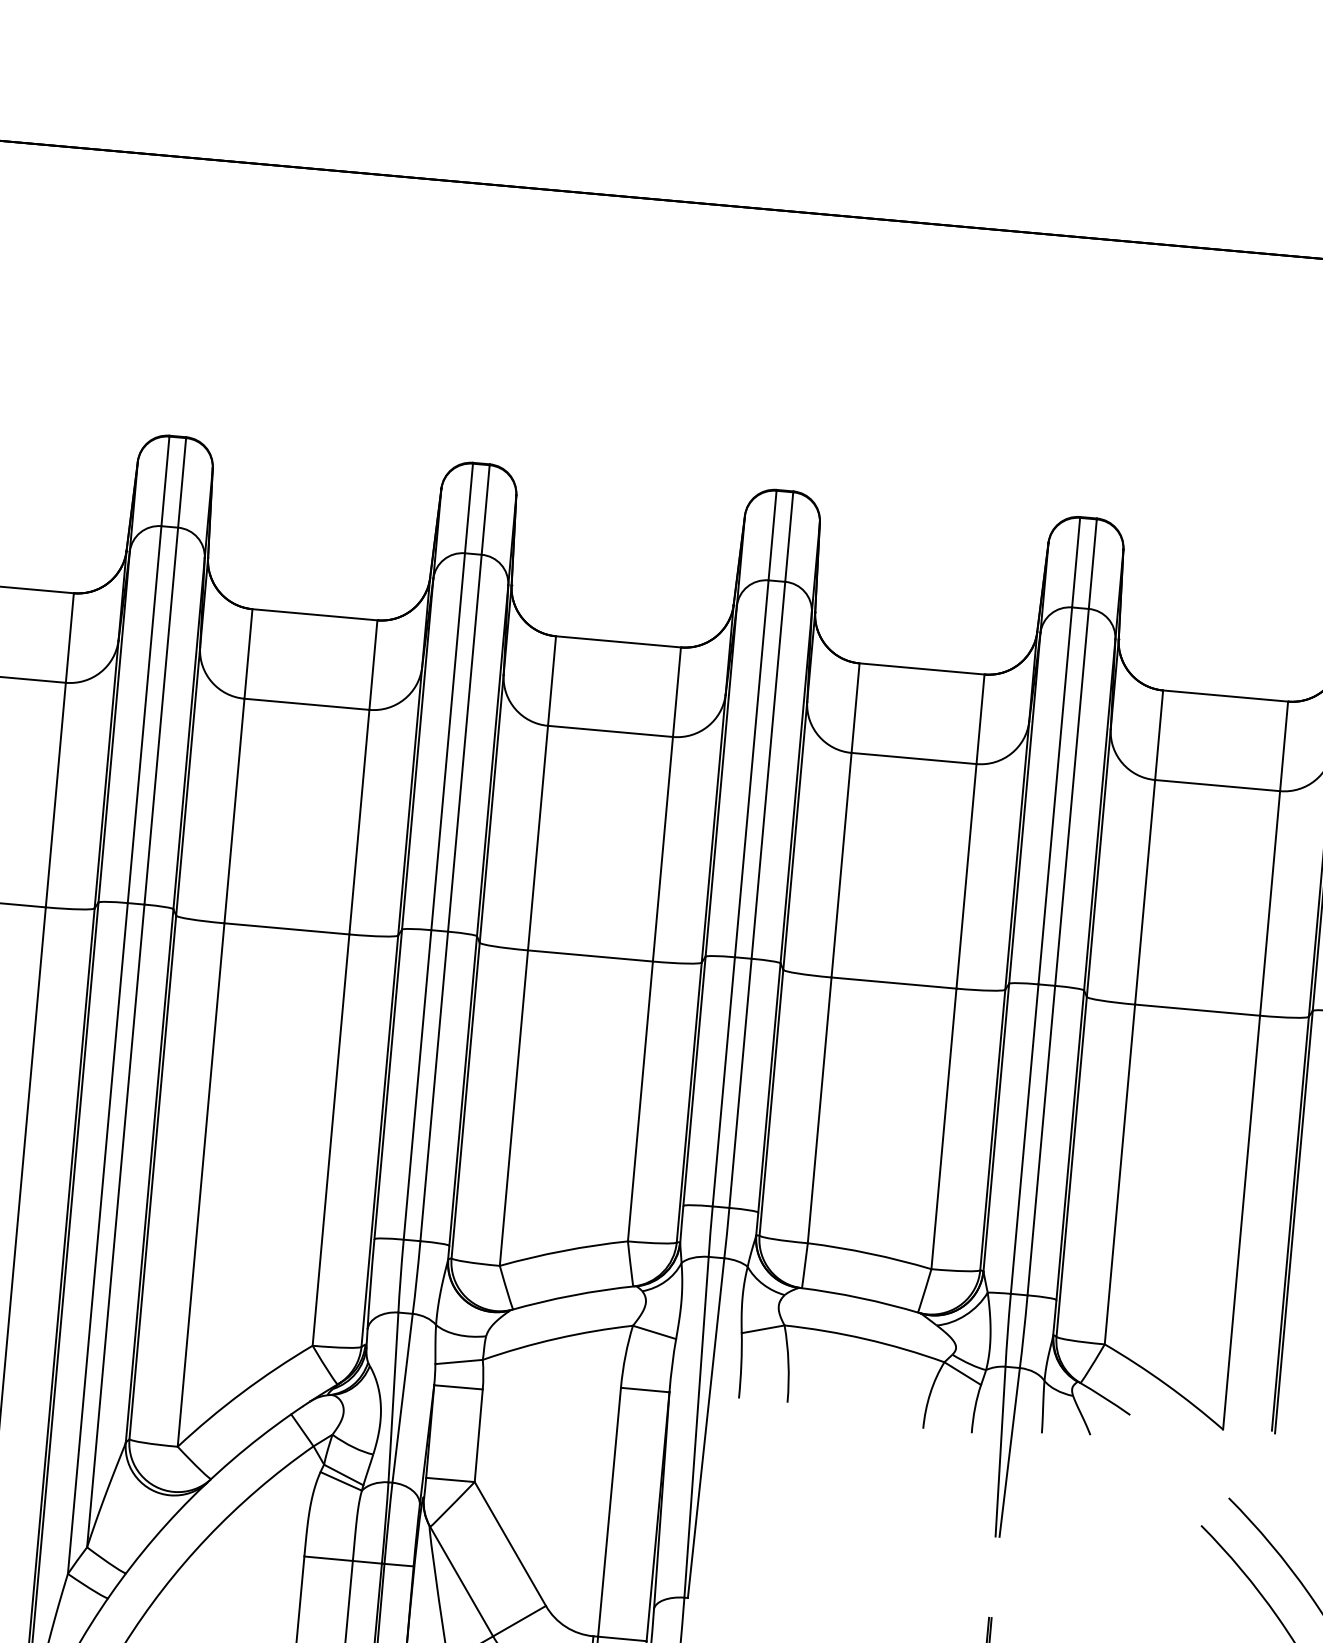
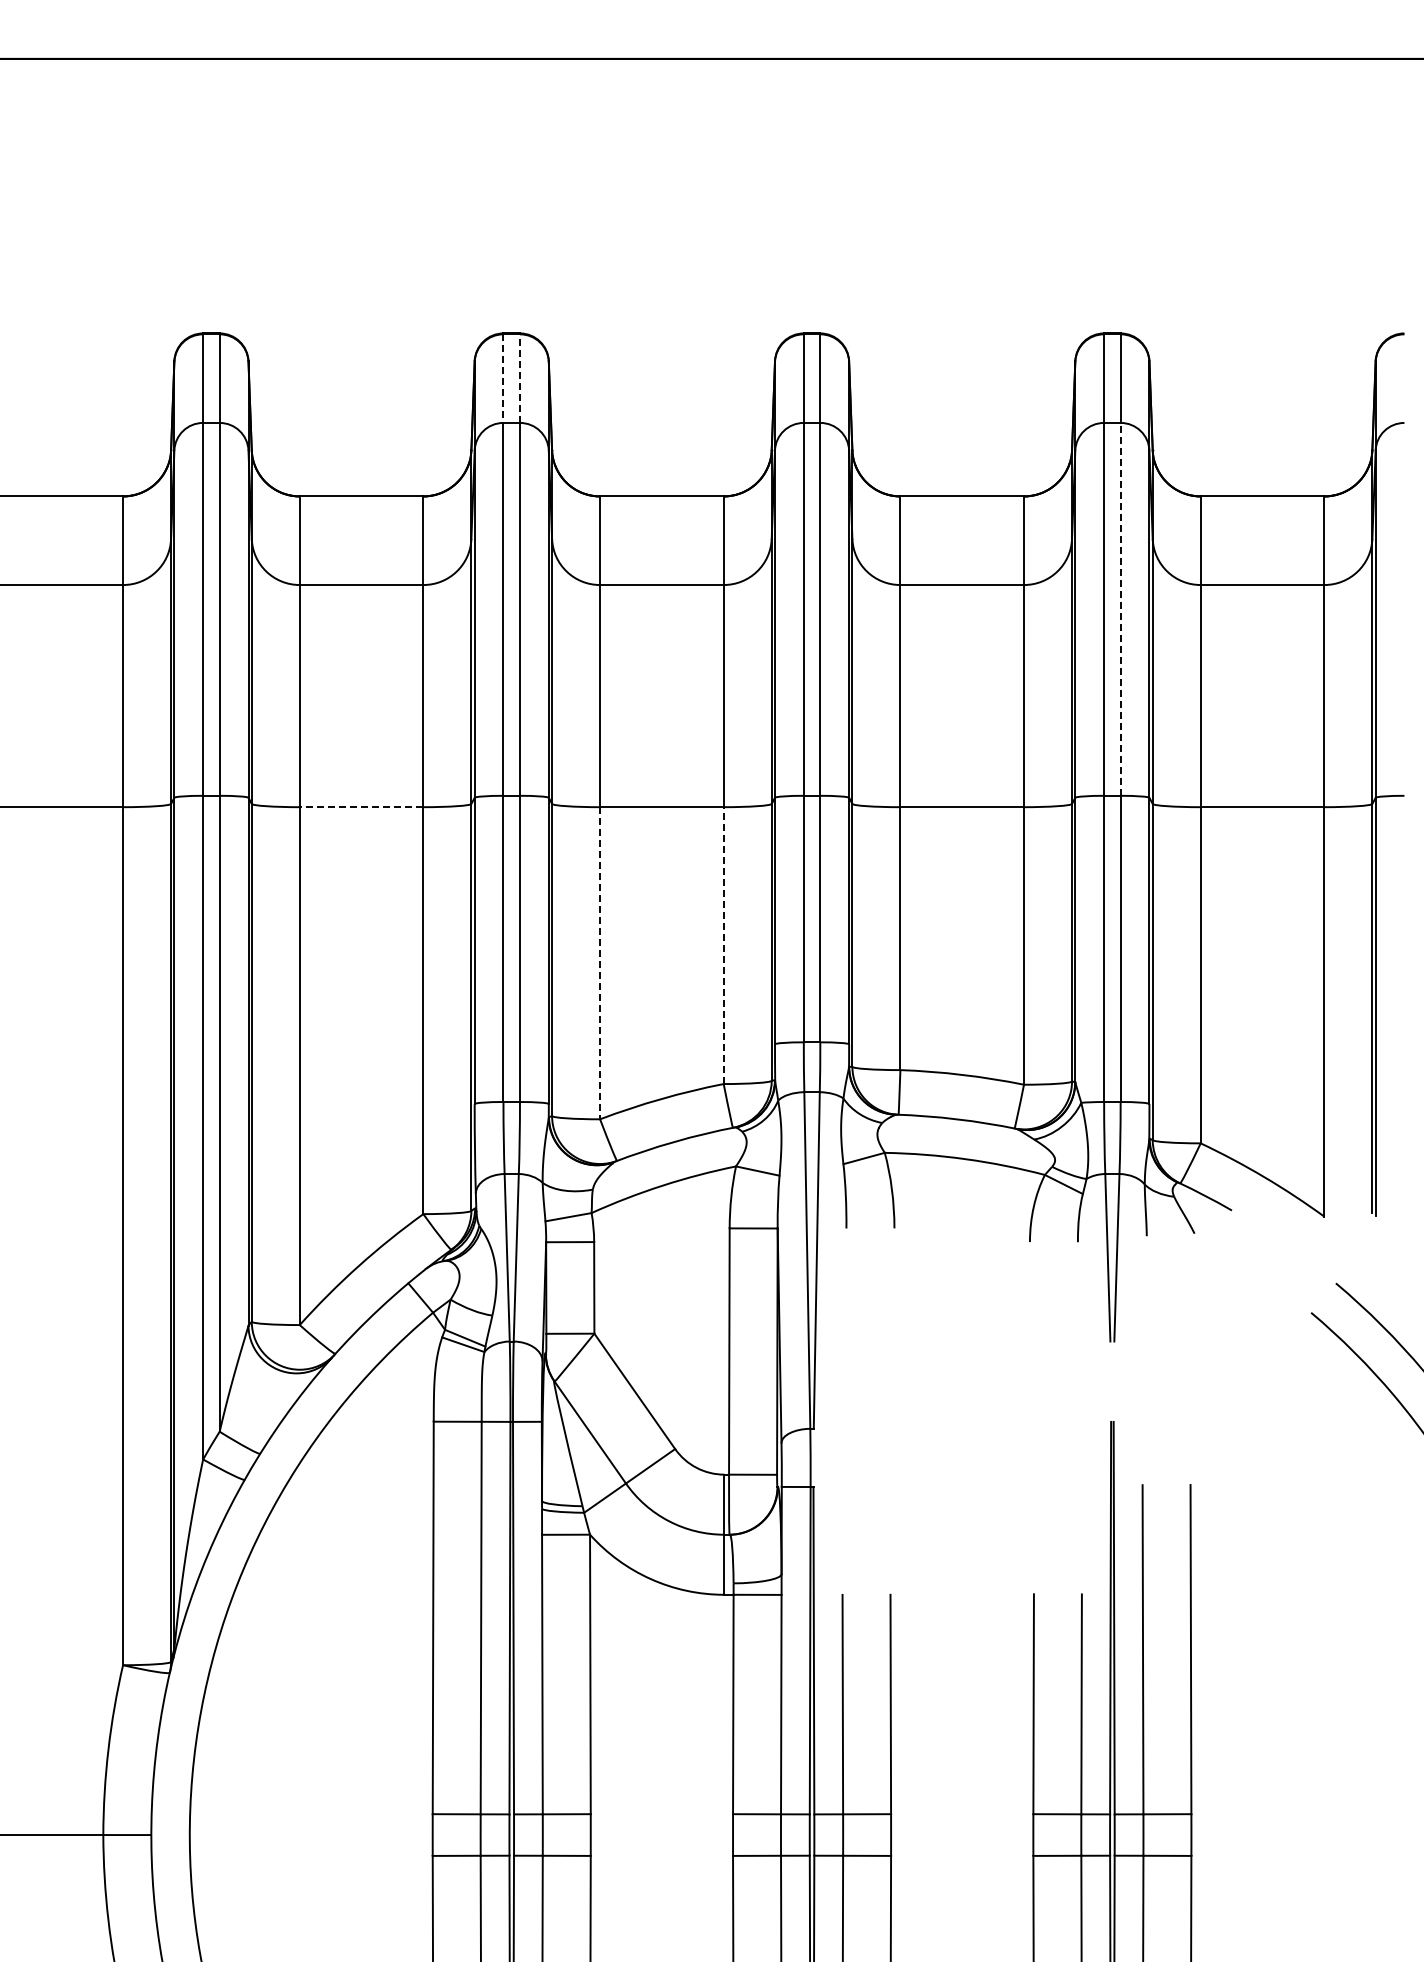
line: (468, 509) -> (503, 379), solid -> dashed
line: (485, 509) -> (519, 378), solid -> dashed
line: (1071, 796) -> (1120, 608), solid -> dashed
line: (286, 929) -> (361, 807), solid -> dashed
line: (640, 1101) -> (723, 945), solid -> dashed
line: (514, 1108) -> (600, 963), solid -> dashed

